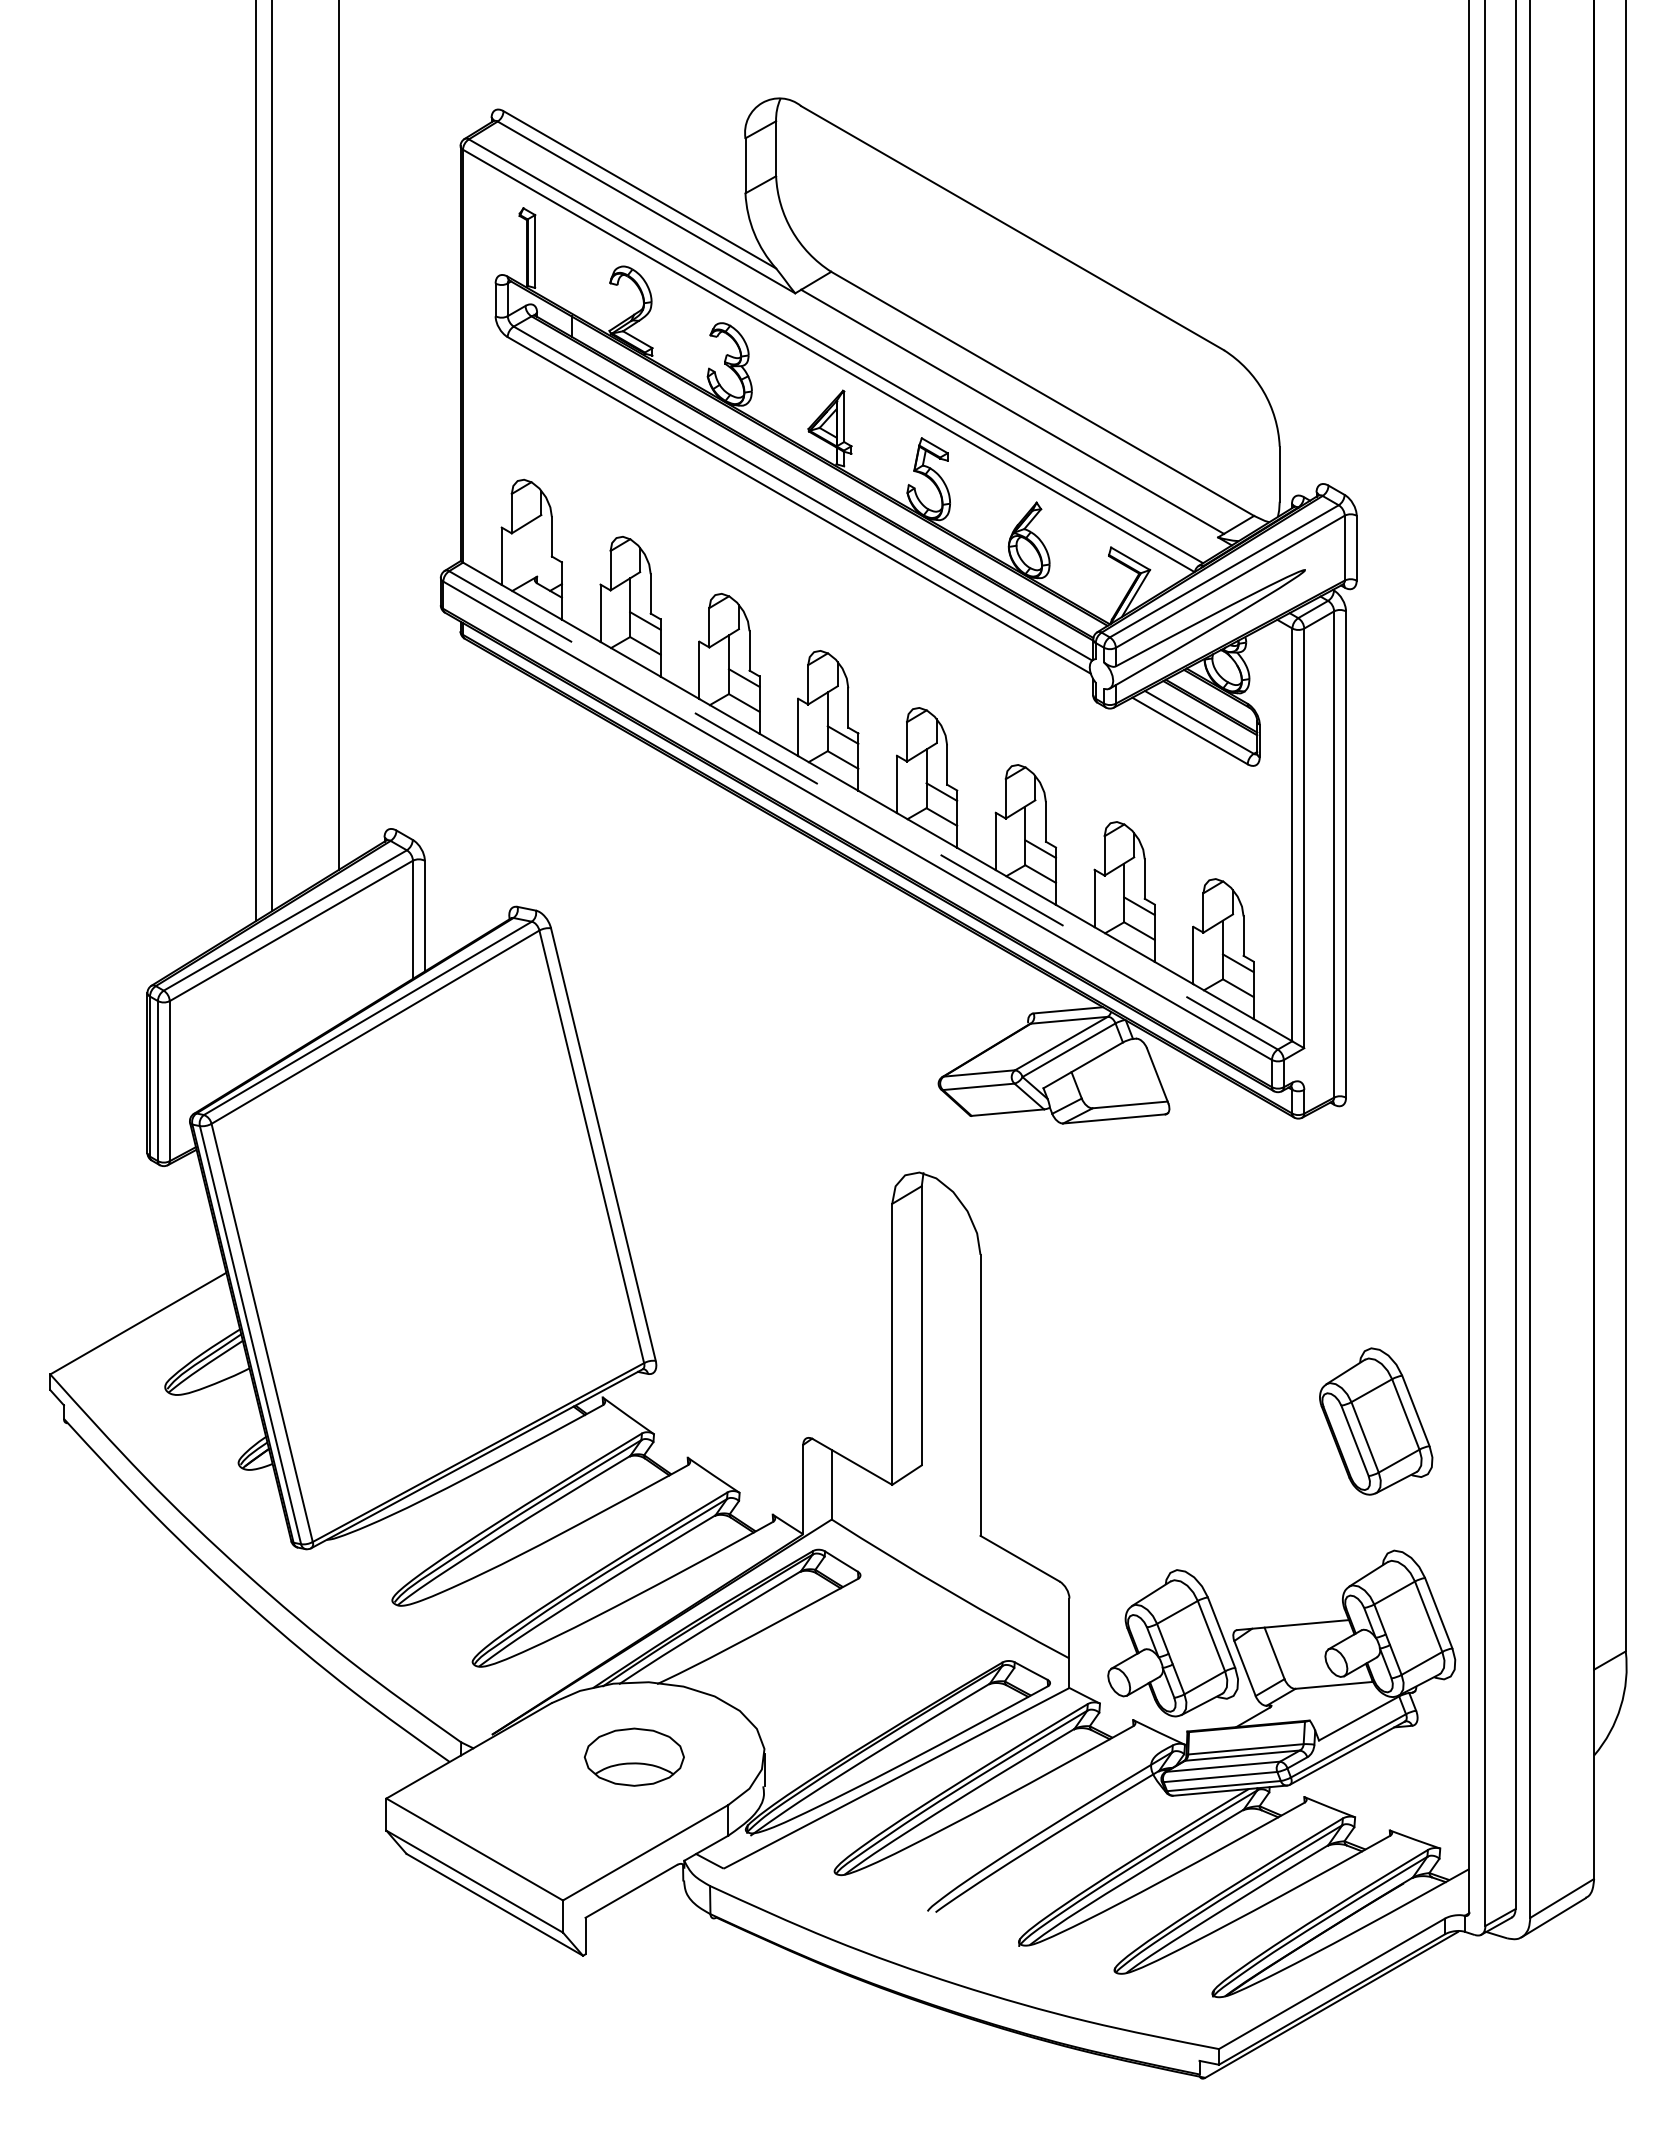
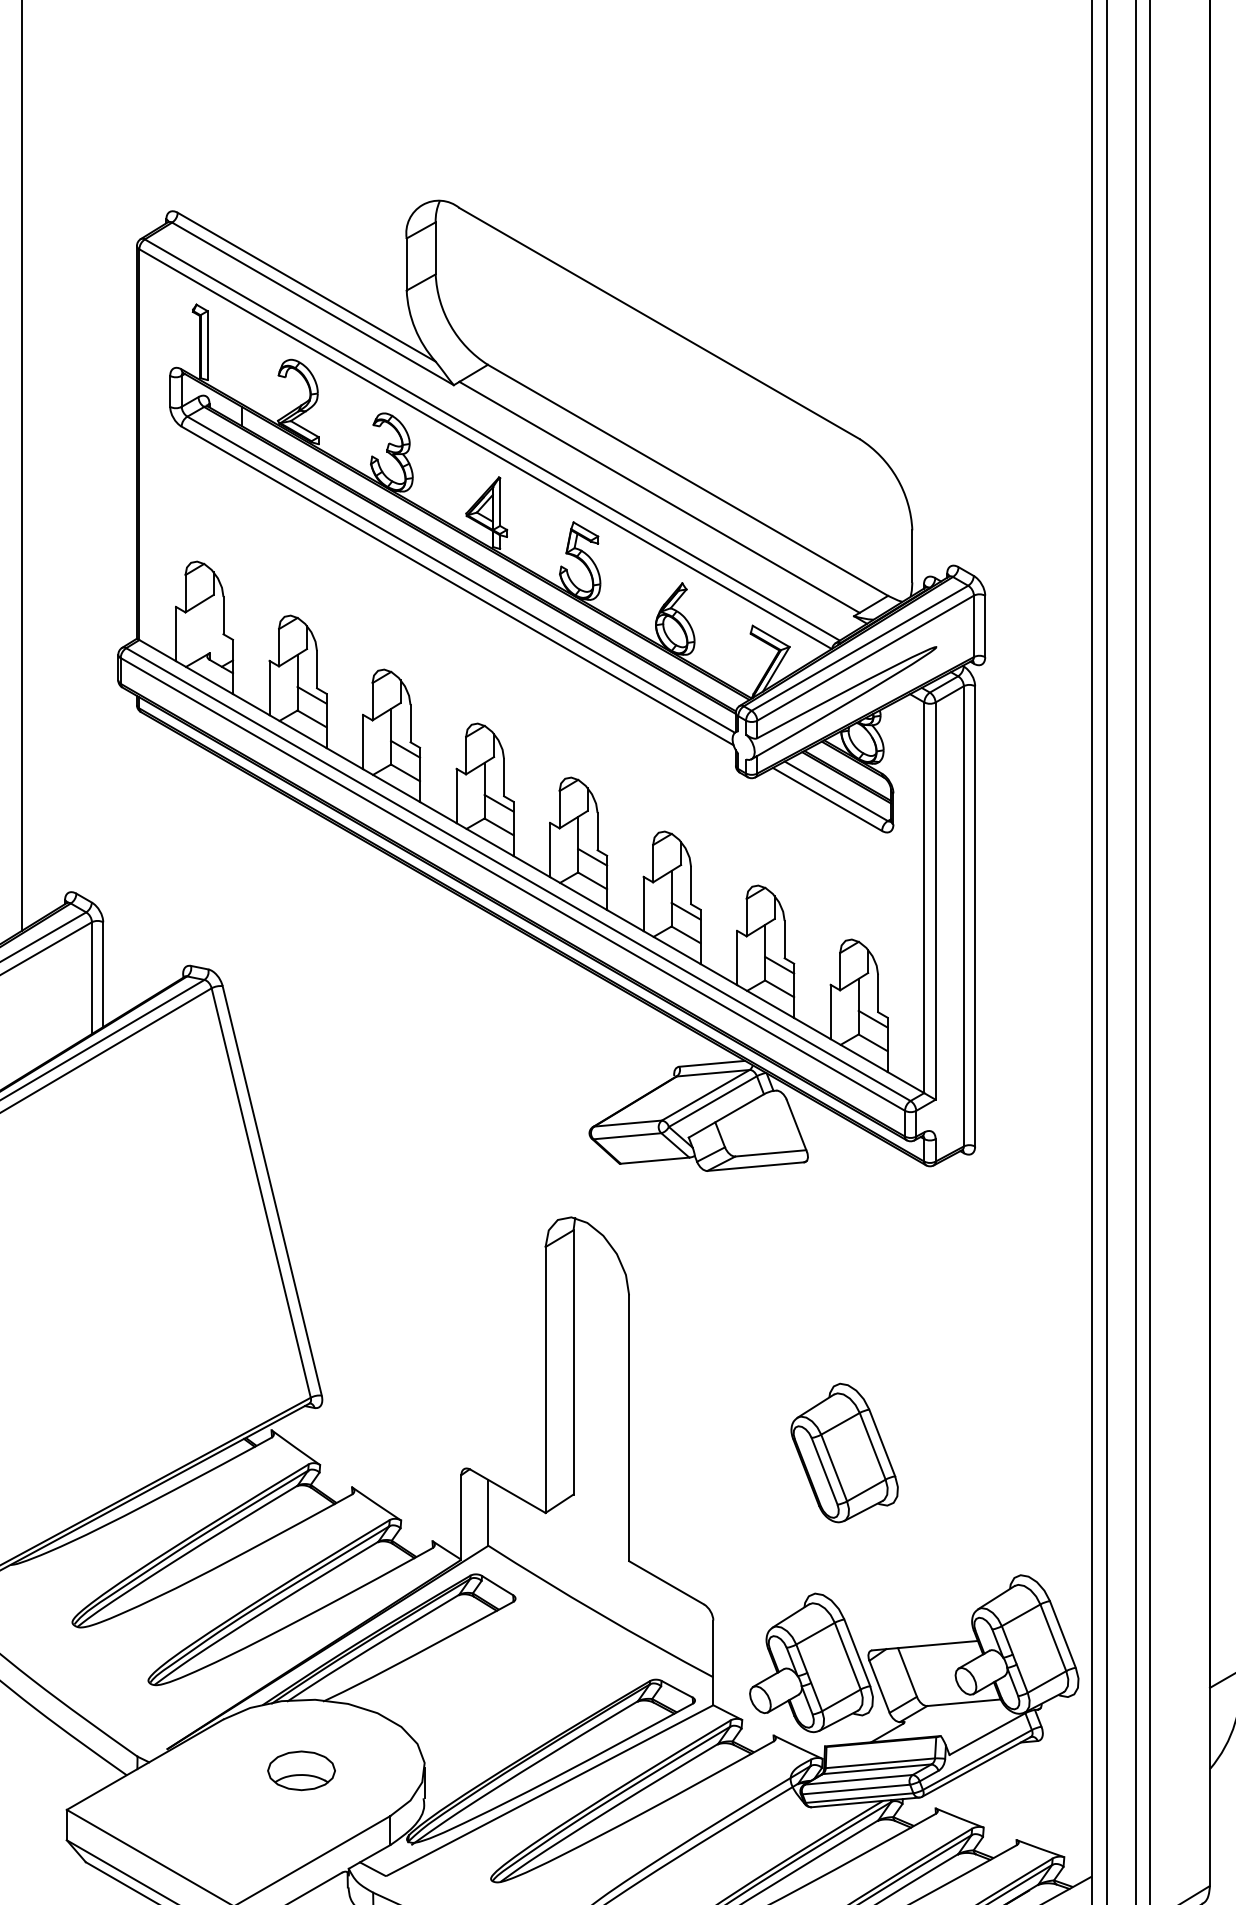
line: (863, 810) -> (518, 874), dashed -> solid
part: (1376, 1421) -> (844, 1452), moved
part: (634, 1757) -> (301, 1771), size x0.71

